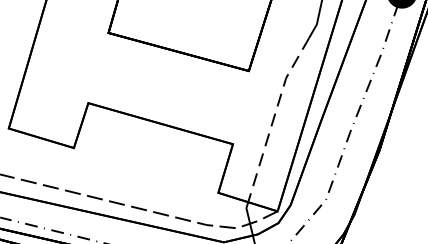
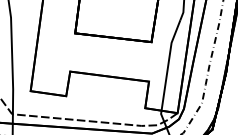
line: (274, 117) -> (168, 64), dashed -> solid

